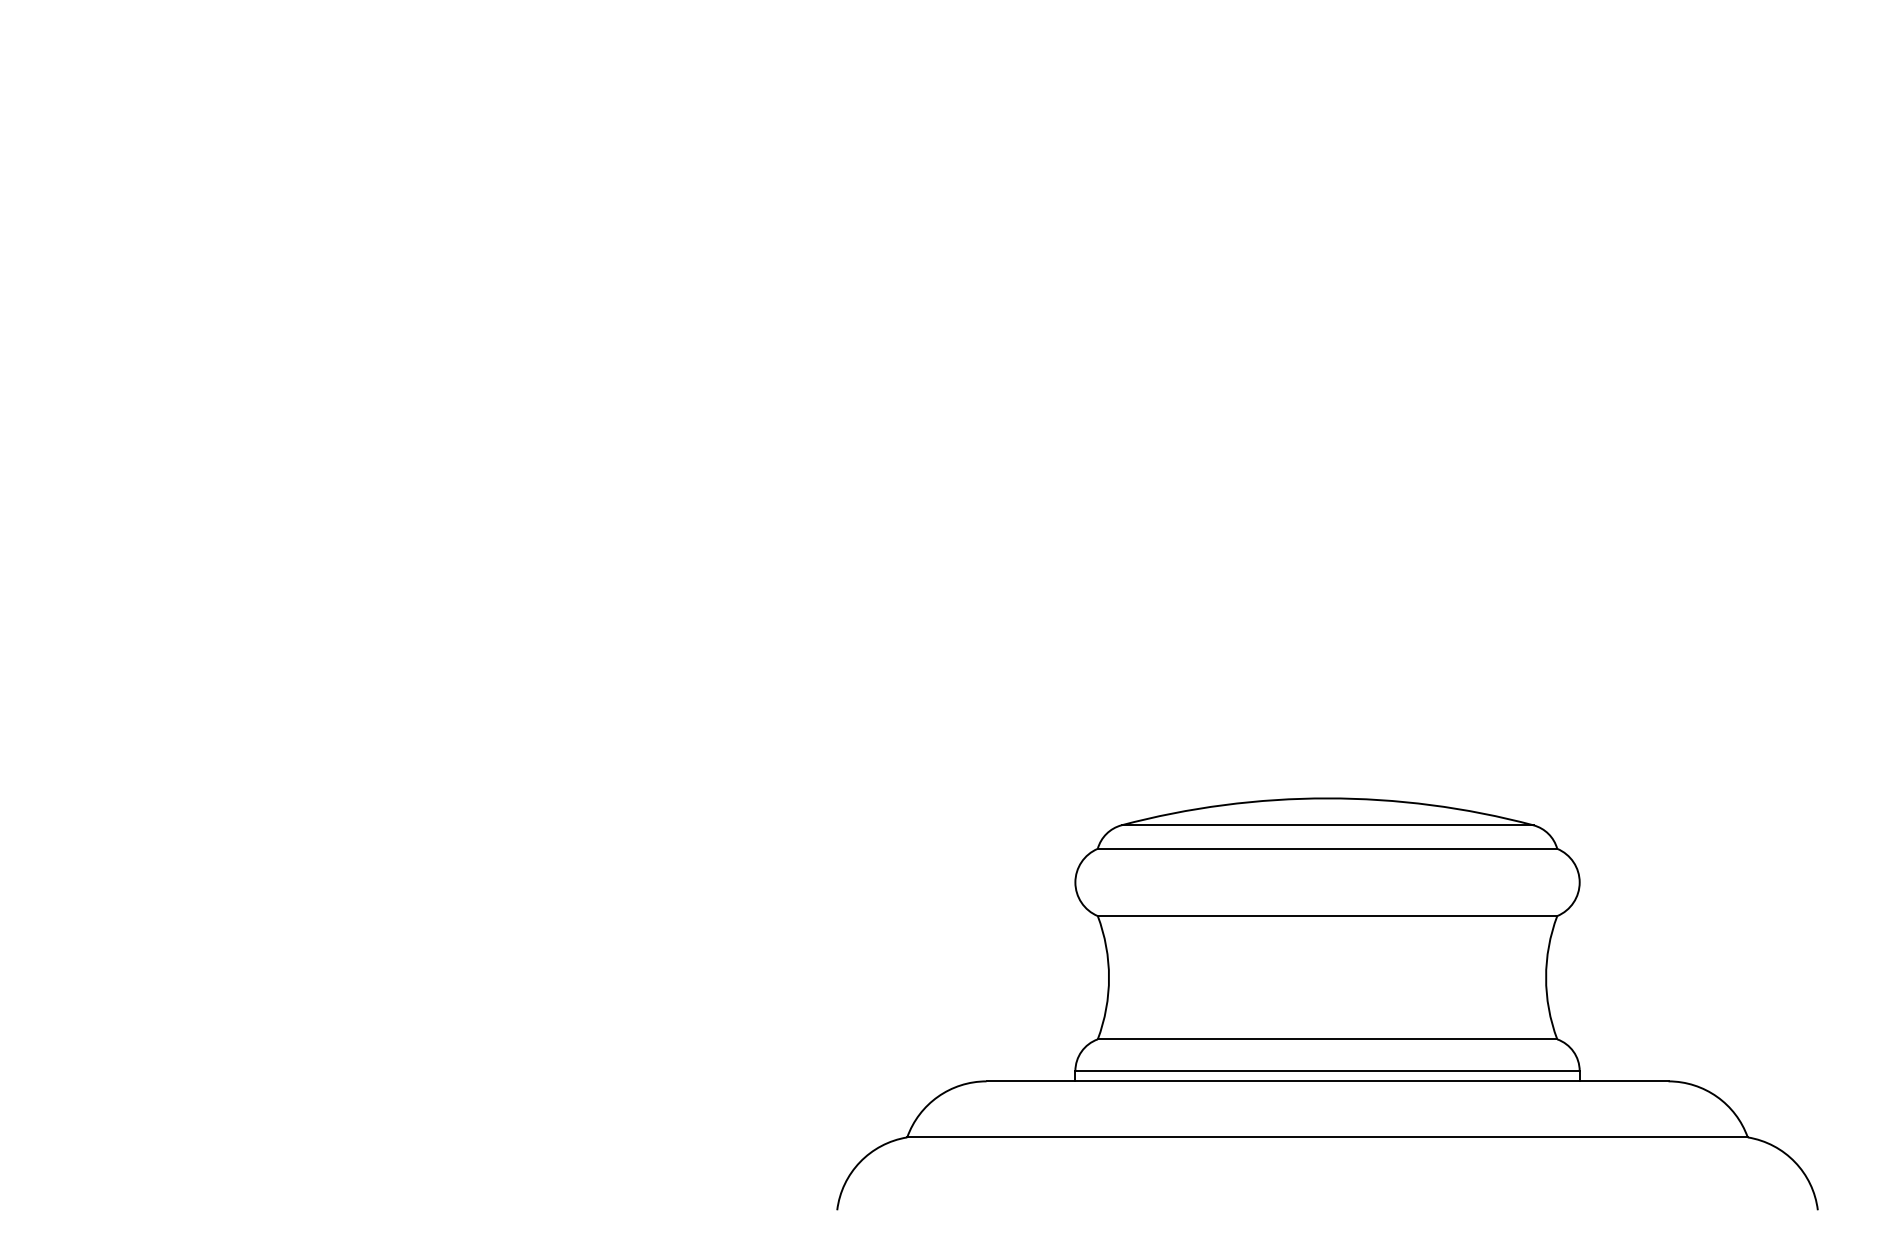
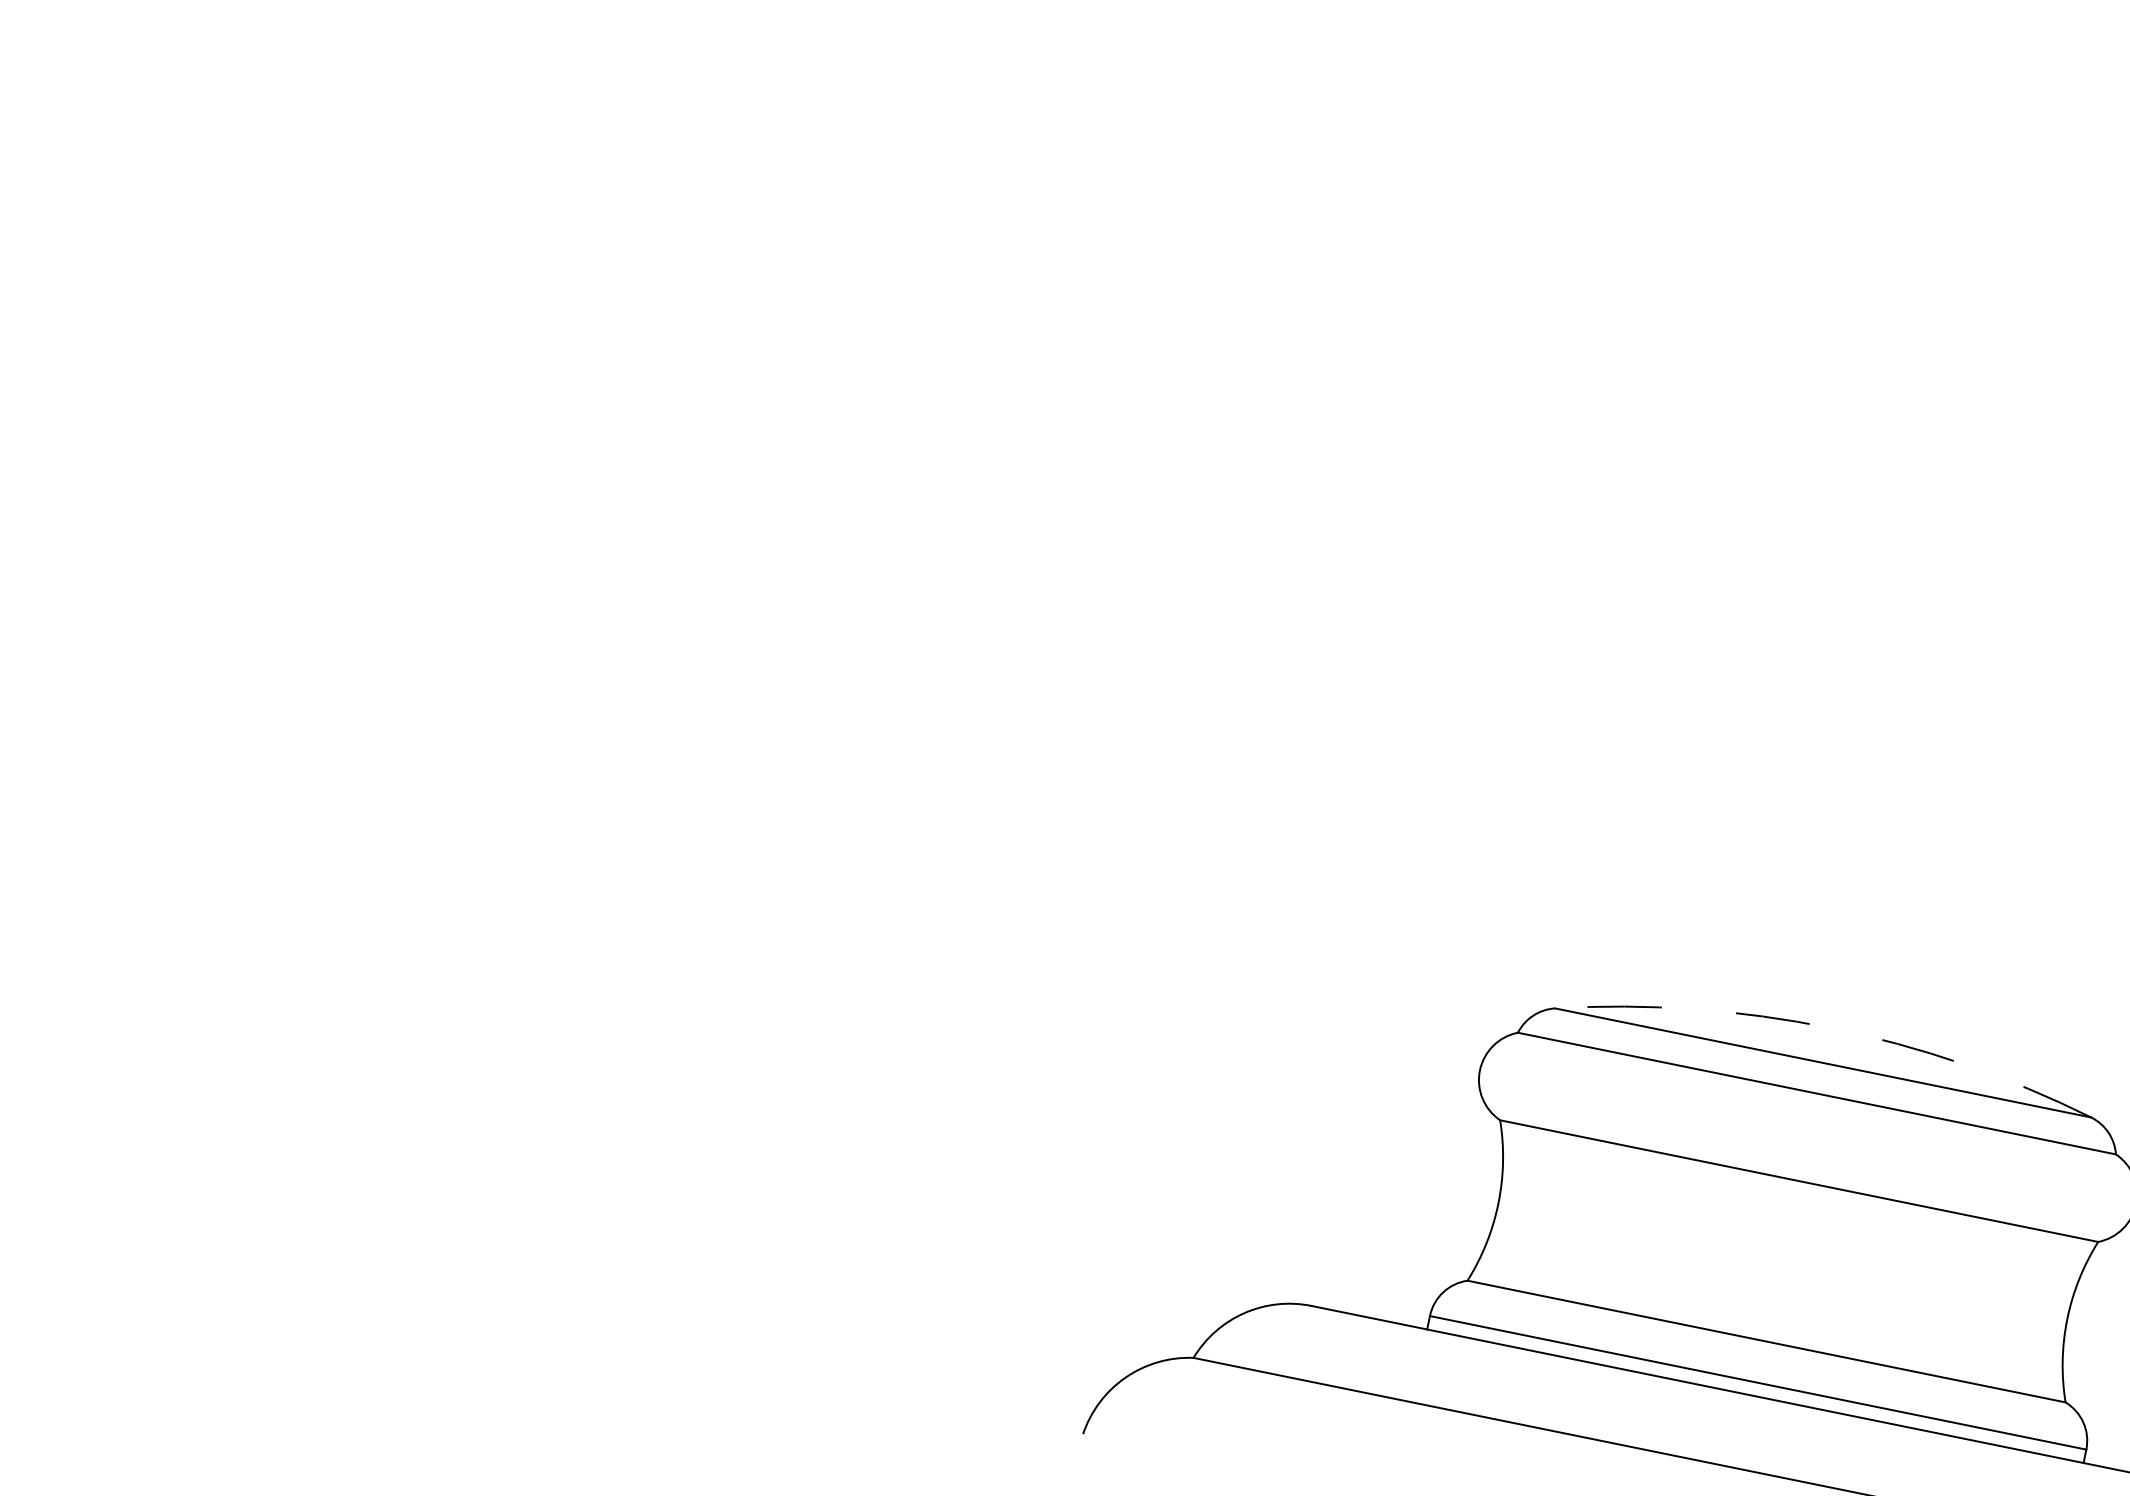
arc: (1327, 798) -> (1830, 1028), solid -> dashed

